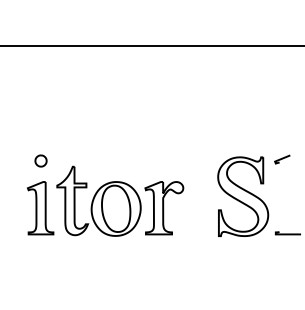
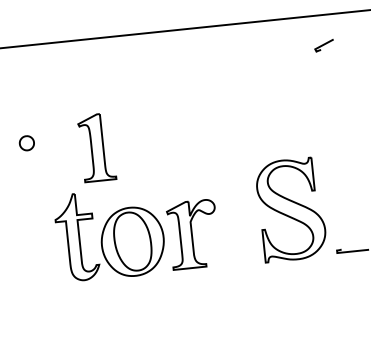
curve: (282, 159) -> (324, 45), moved
part: (40, 160) -> (26, 142), moved
part: (40, 208) -> (96, 148), moved

